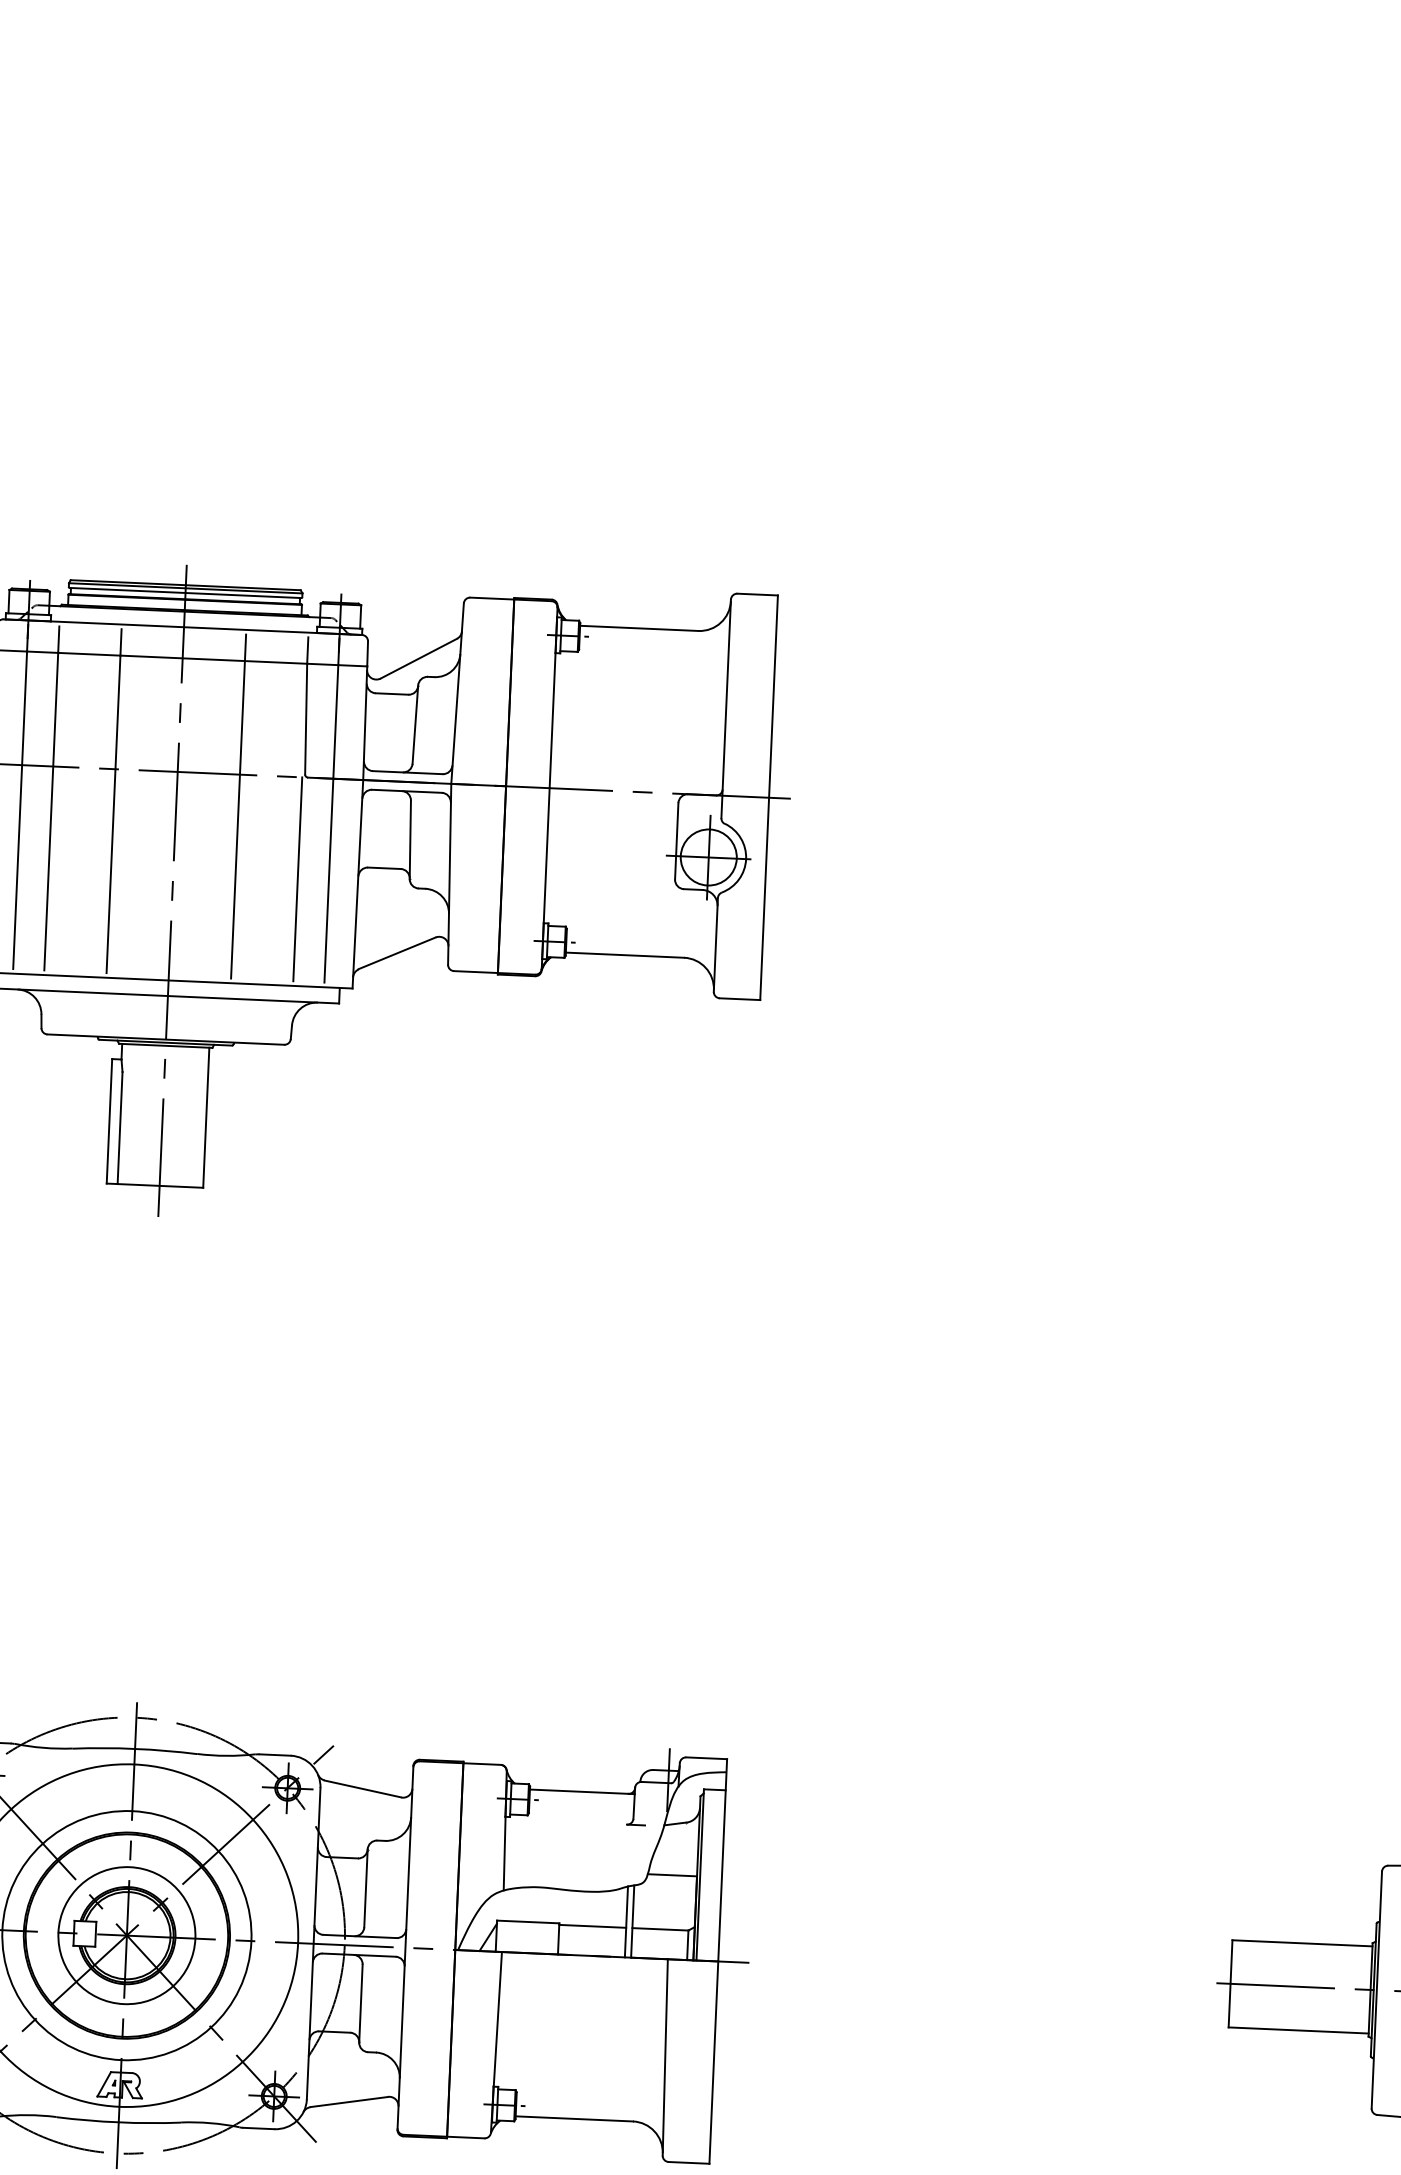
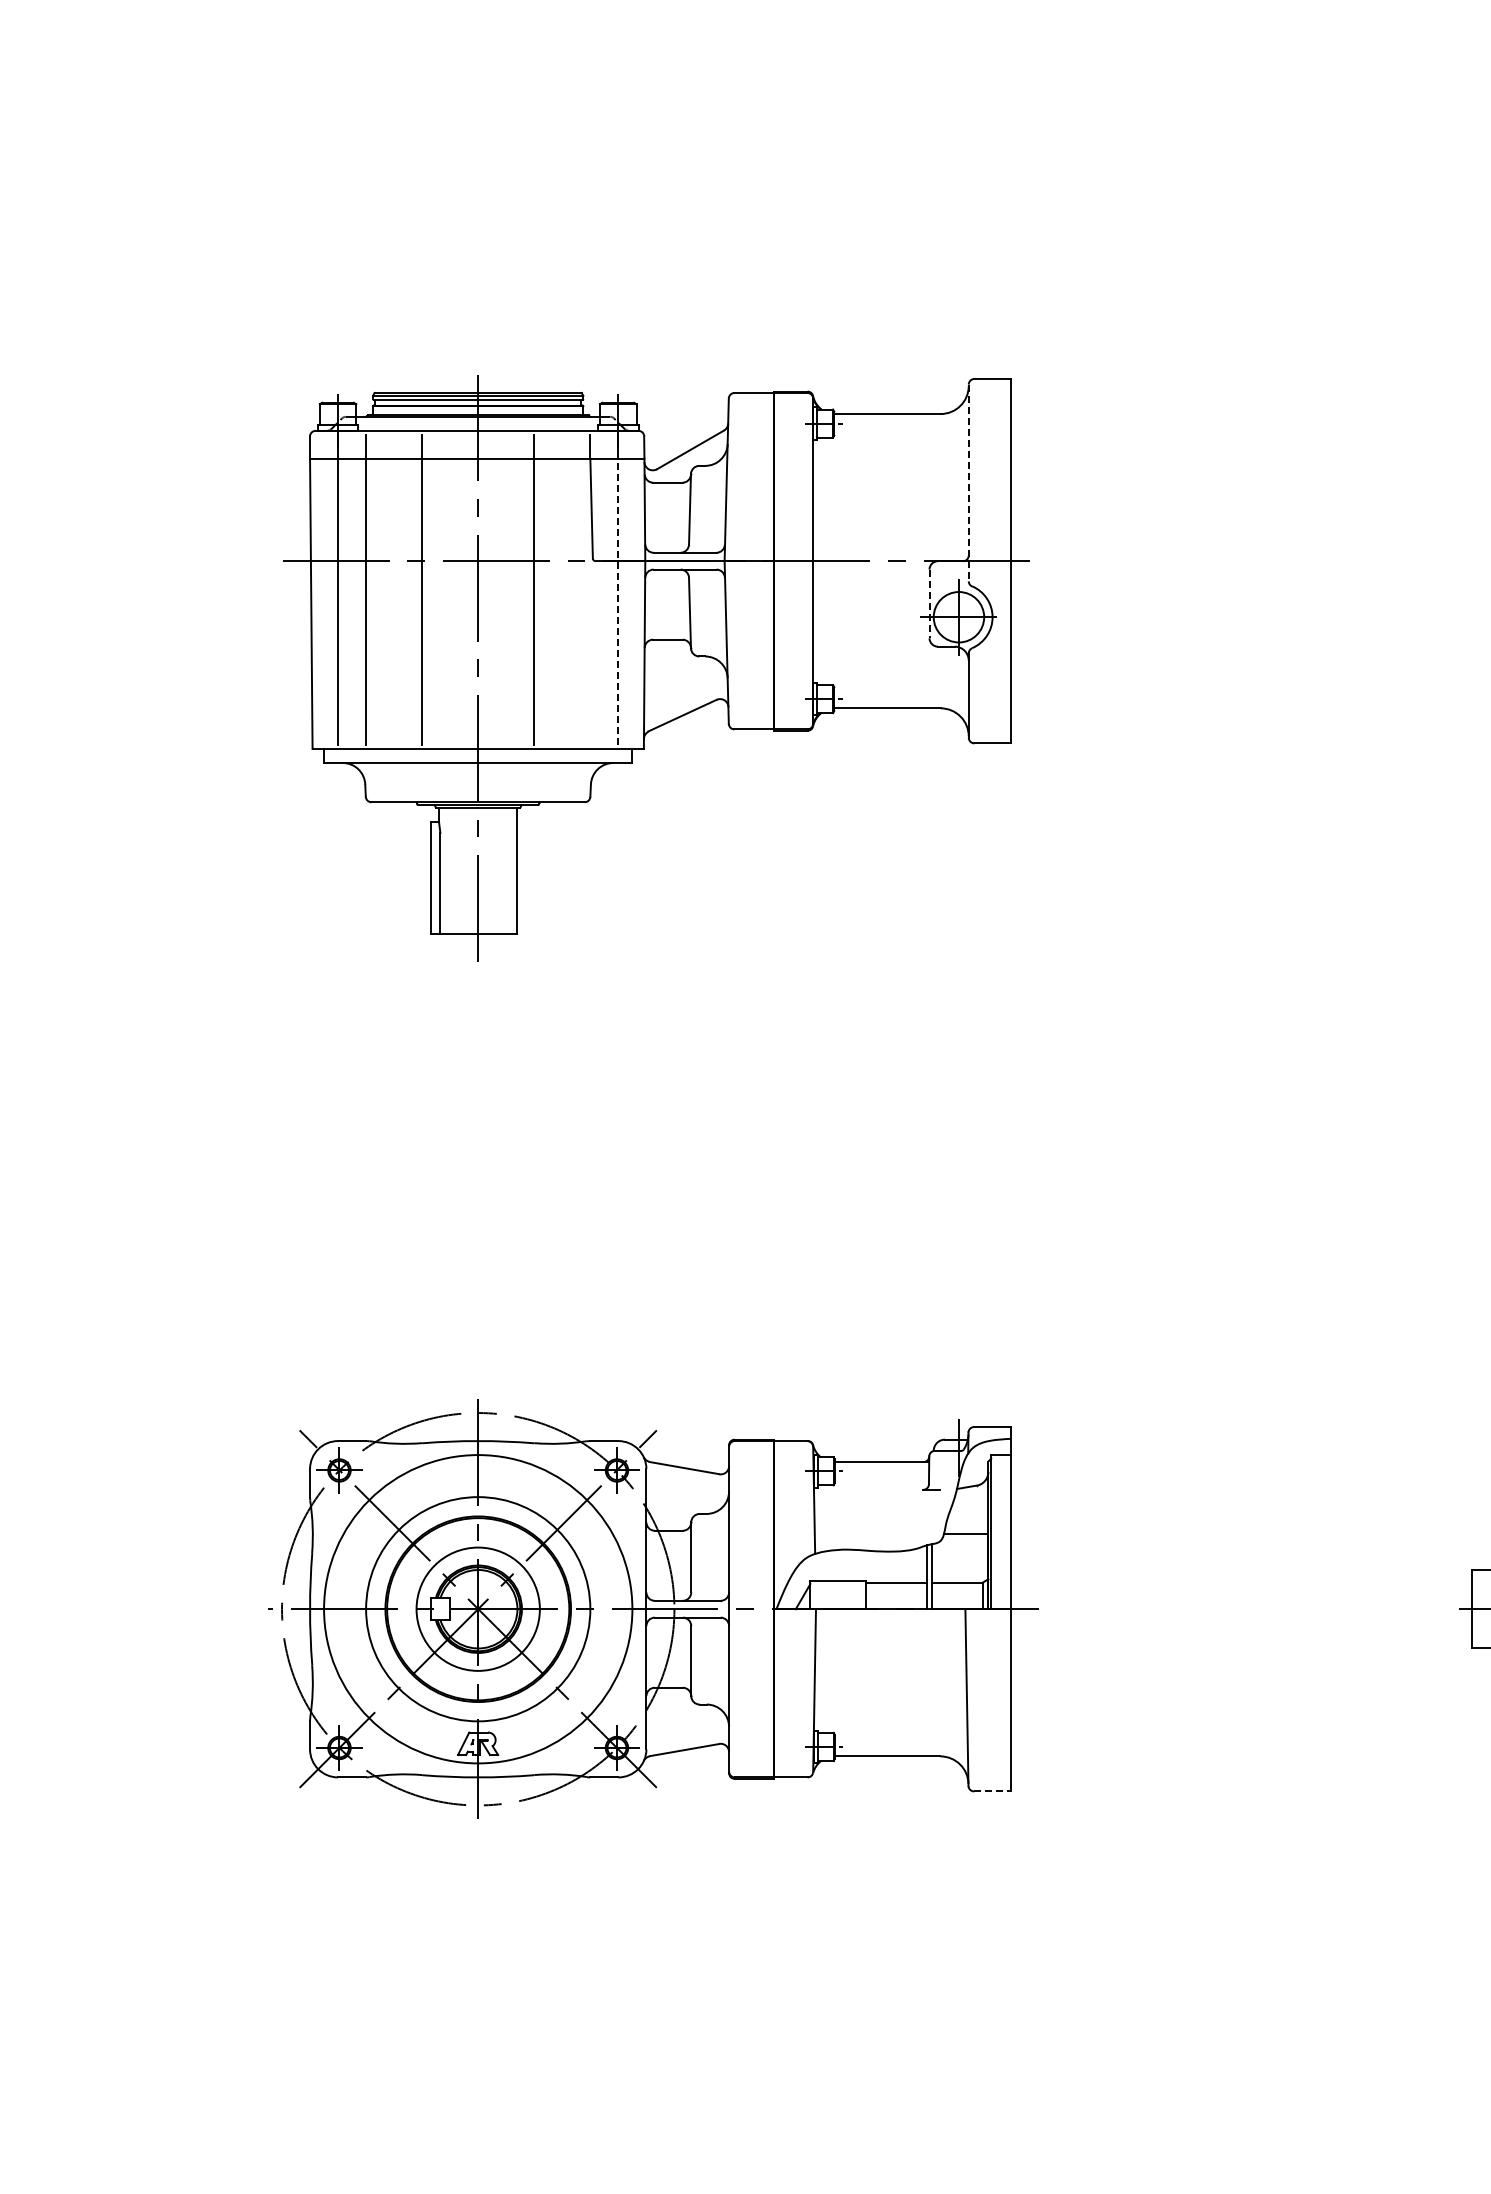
line: (725, 709) -> (968, 483), solid -> dashed
line: (331, 823) -> (618, 601), solid -> dashed
line: (676, 841) -> (929, 604), solid -> dashed
line: (297, 878) -> (590, 652), removed
line: (689, 2162) -> (992, 1791), solid -> dashed

